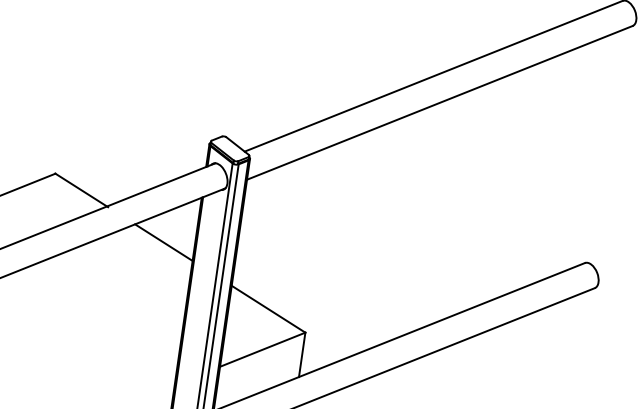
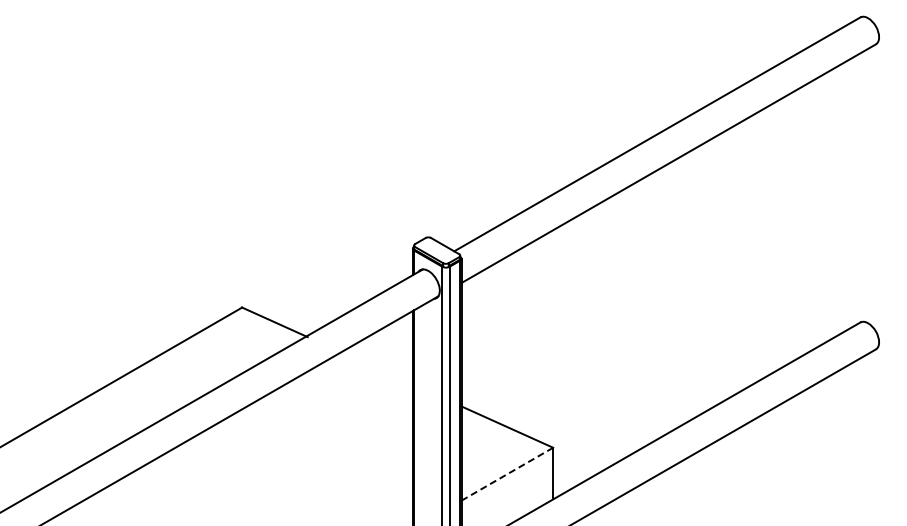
line: (163, 242) -> (376, 368), removed
line: (262, 349) -> (507, 474), solid -> dashed

